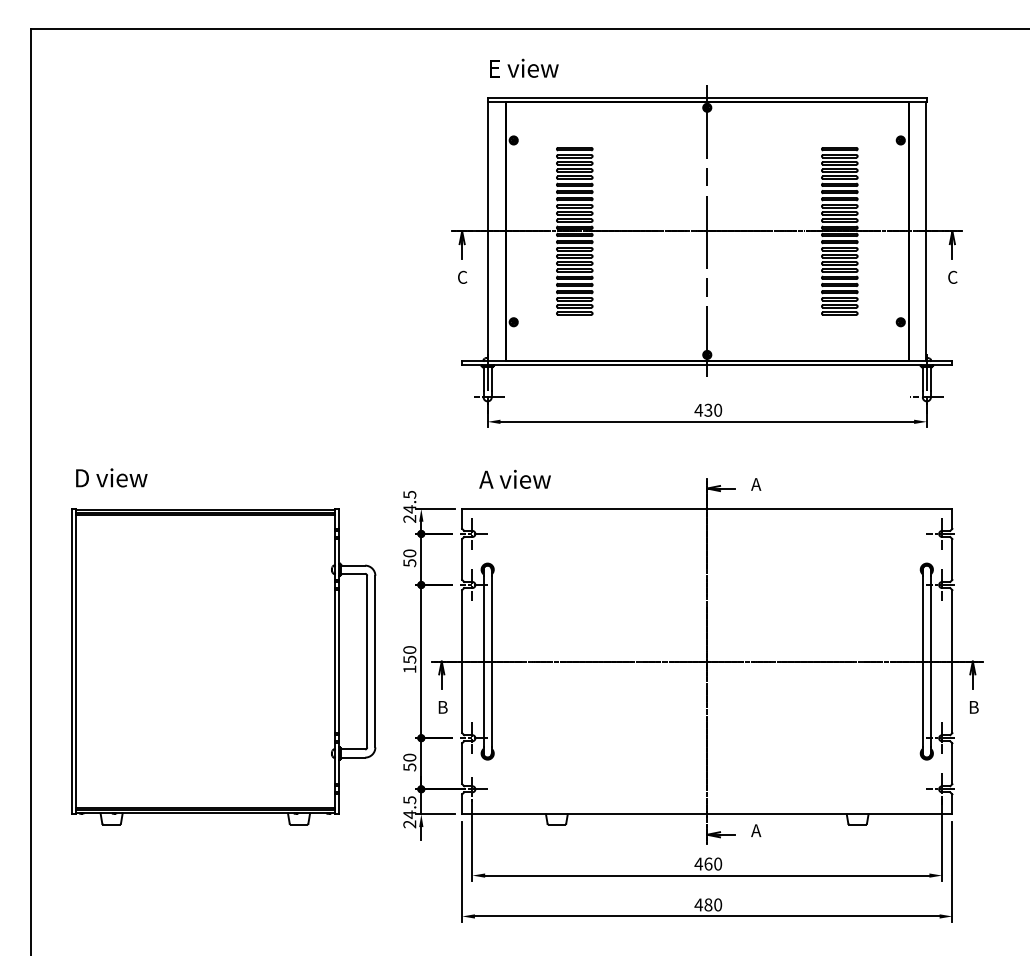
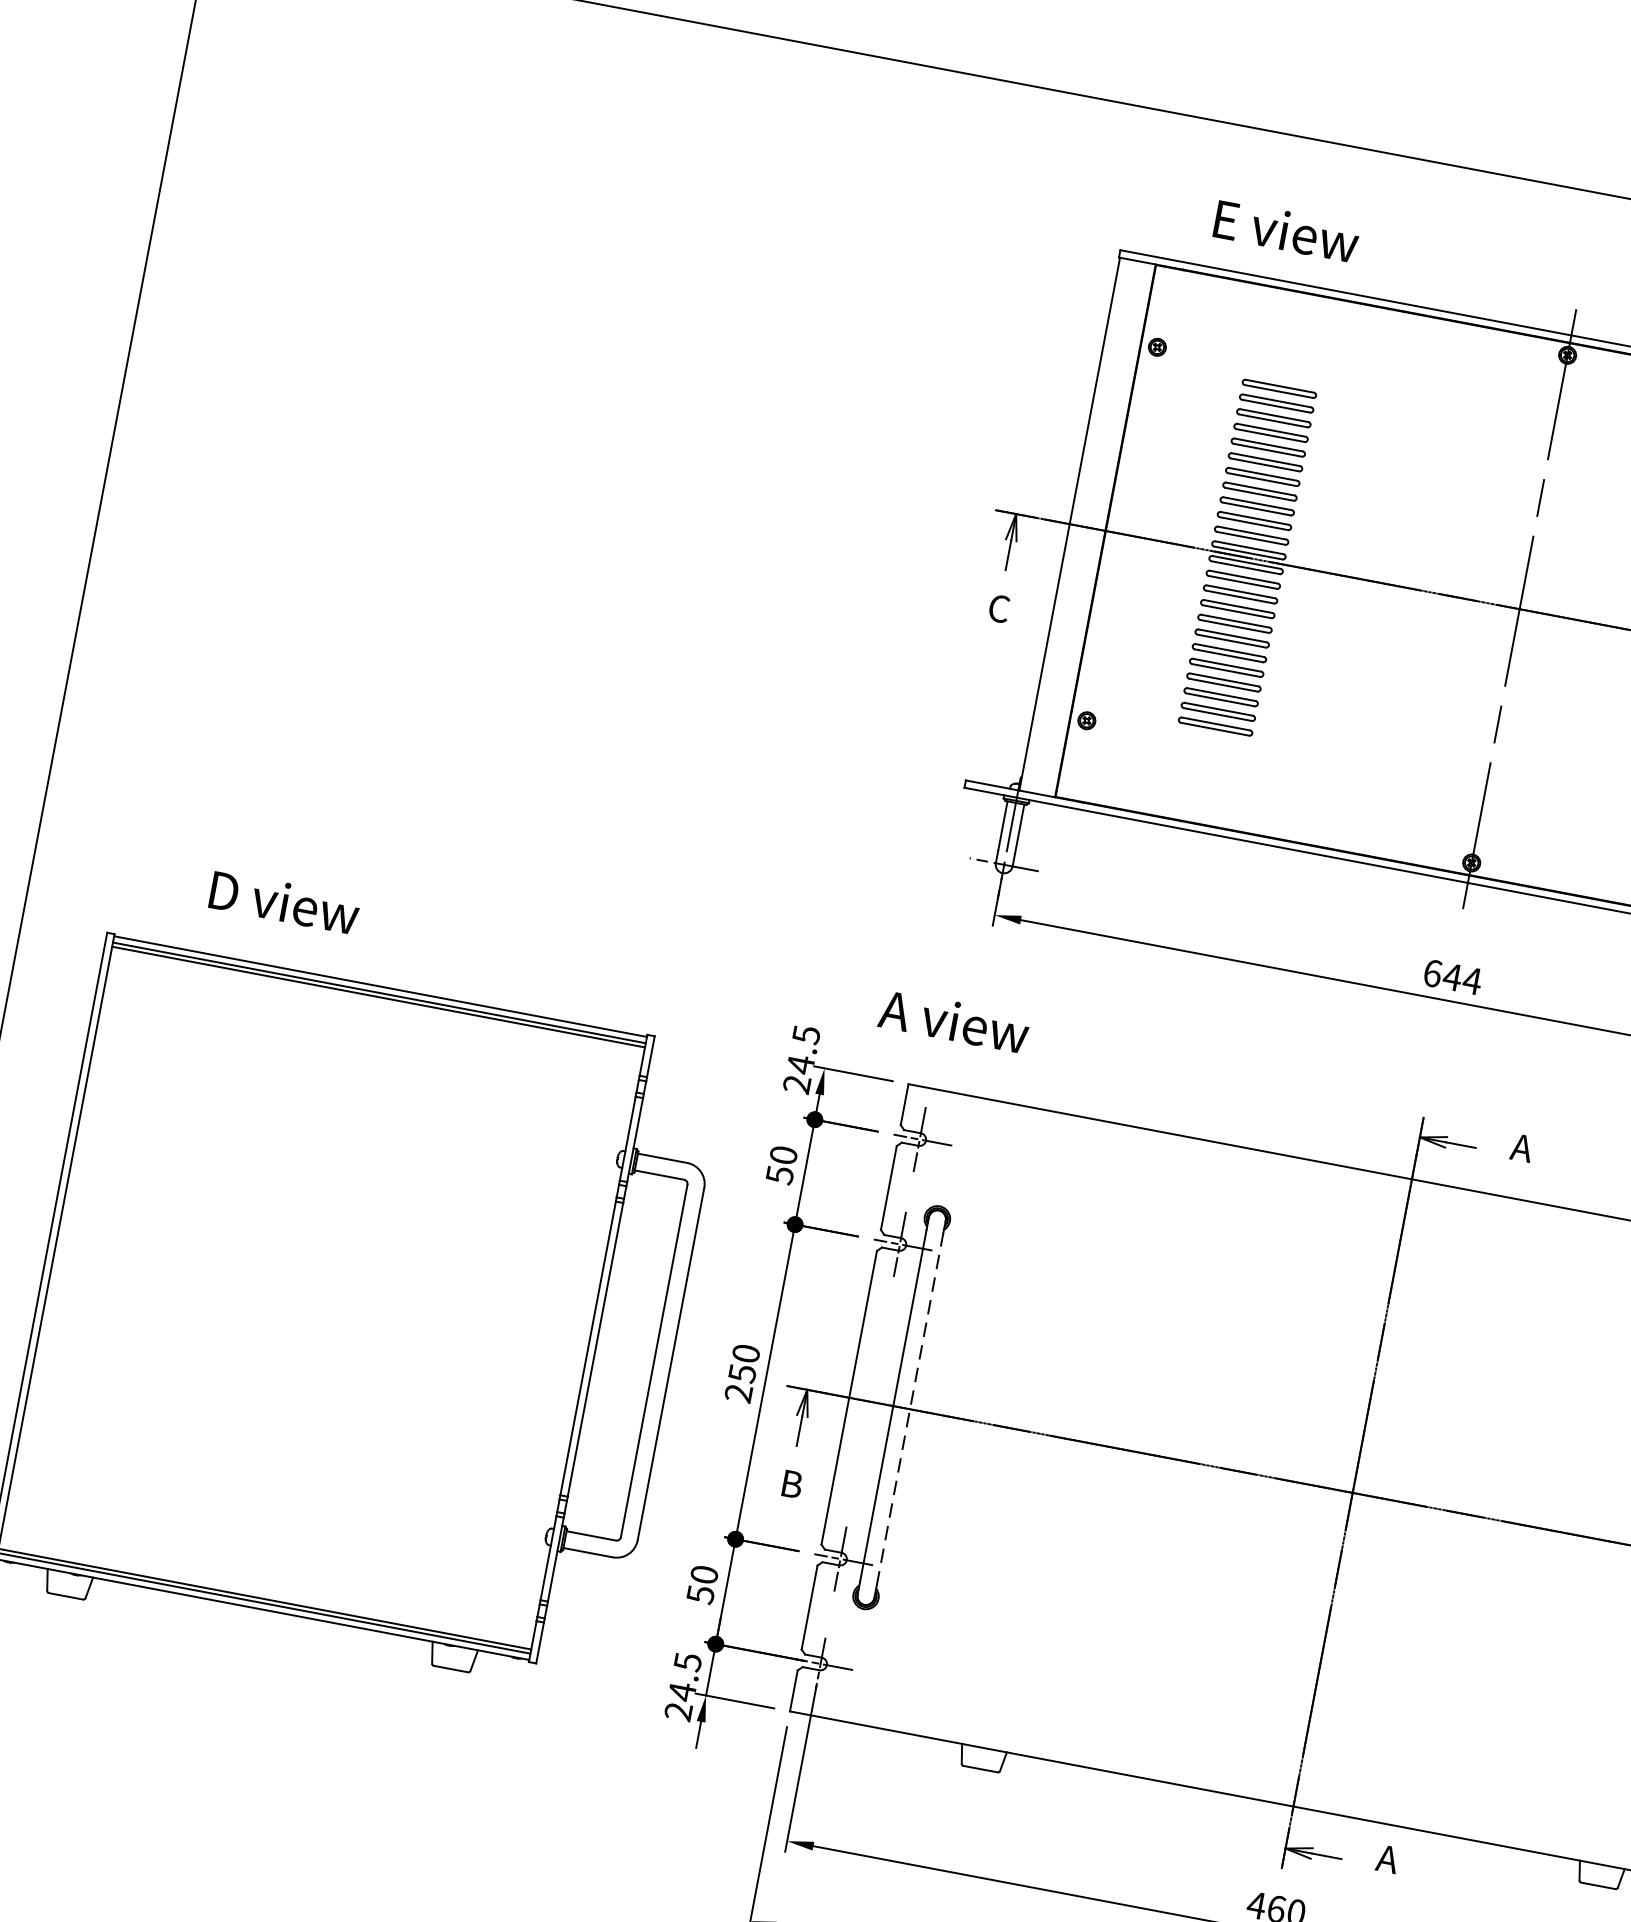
text: (524, 67) -> (1287, 229), moved
text: (708, 409) -> (1453, 975), 430 -> 644
text: (111, 477) -> (284, 901), moved
text: (514, 478) -> (953, 1019), moved
line: (491, 661) -> (909, 1408), solid -> dashed
text: (409, 669) -> (738, 1393), 150 -> 250

